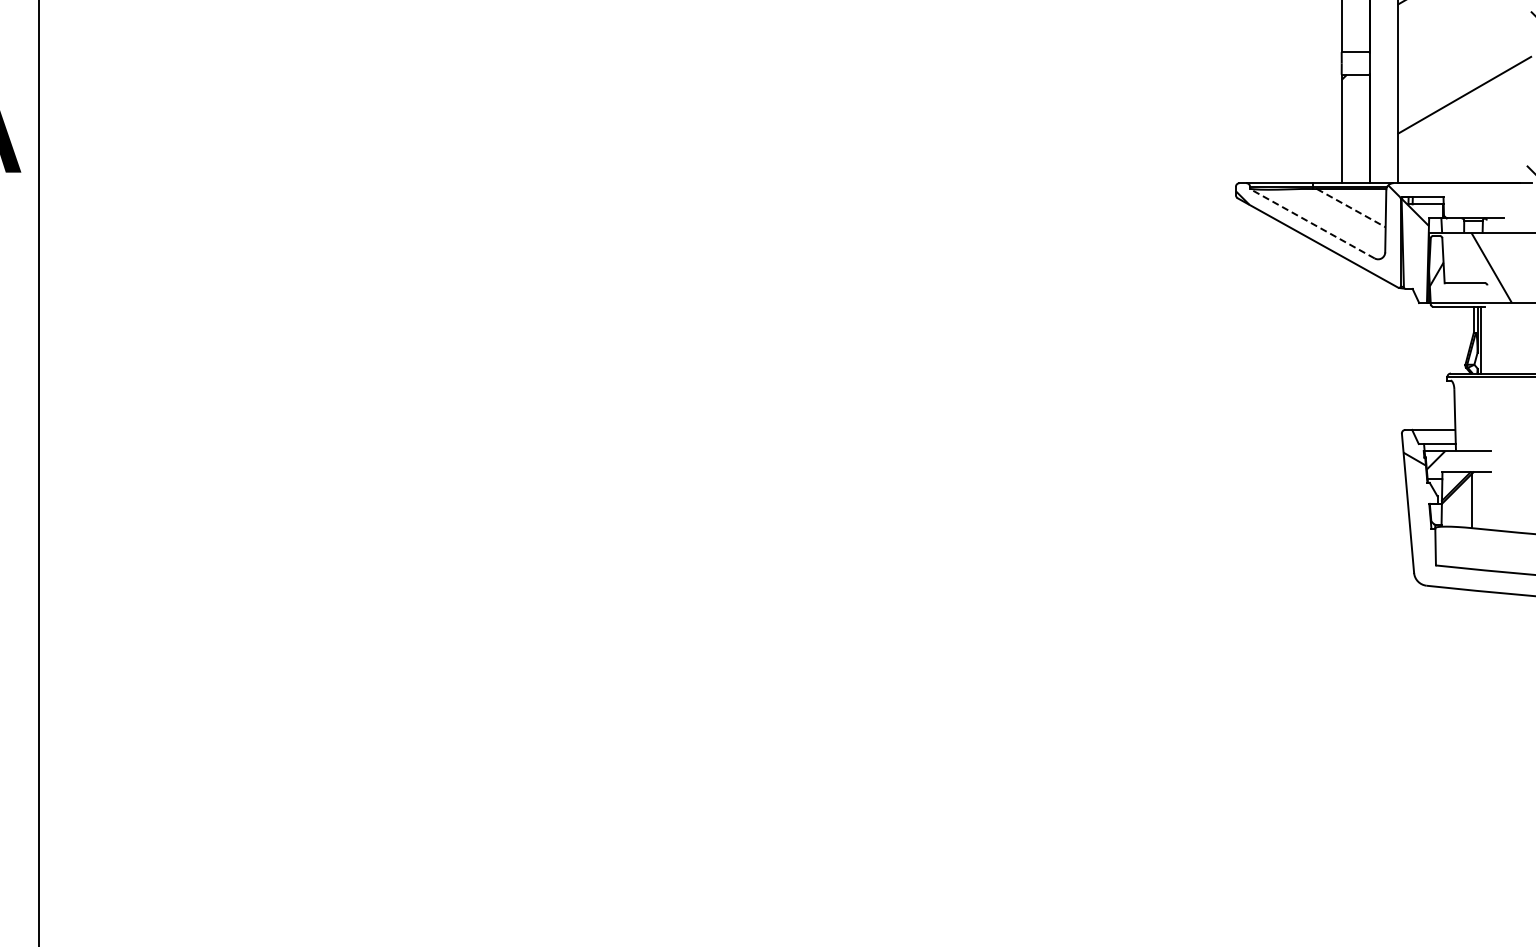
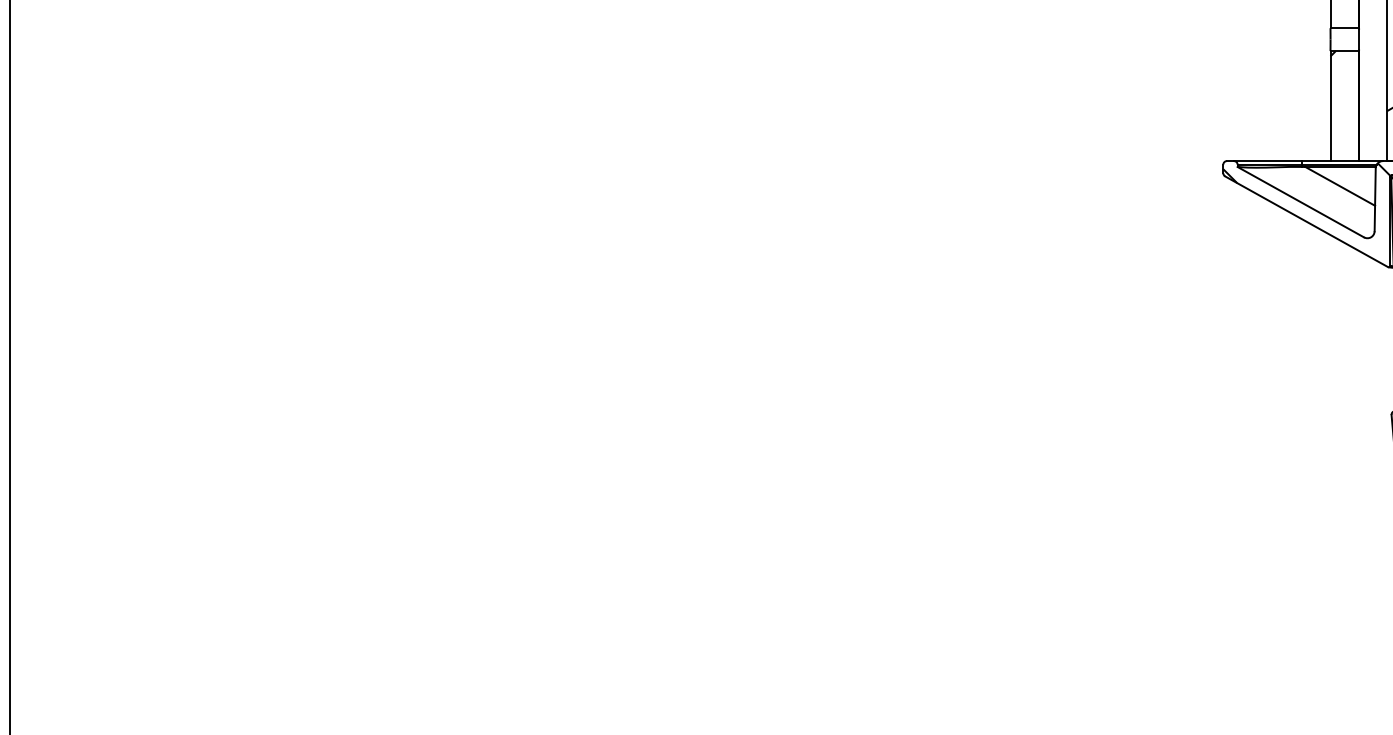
line: (1351, 208) -> (1340, 186), dashed -> solid
line: (1311, 223) -> (1299, 201), dashed -> solid

